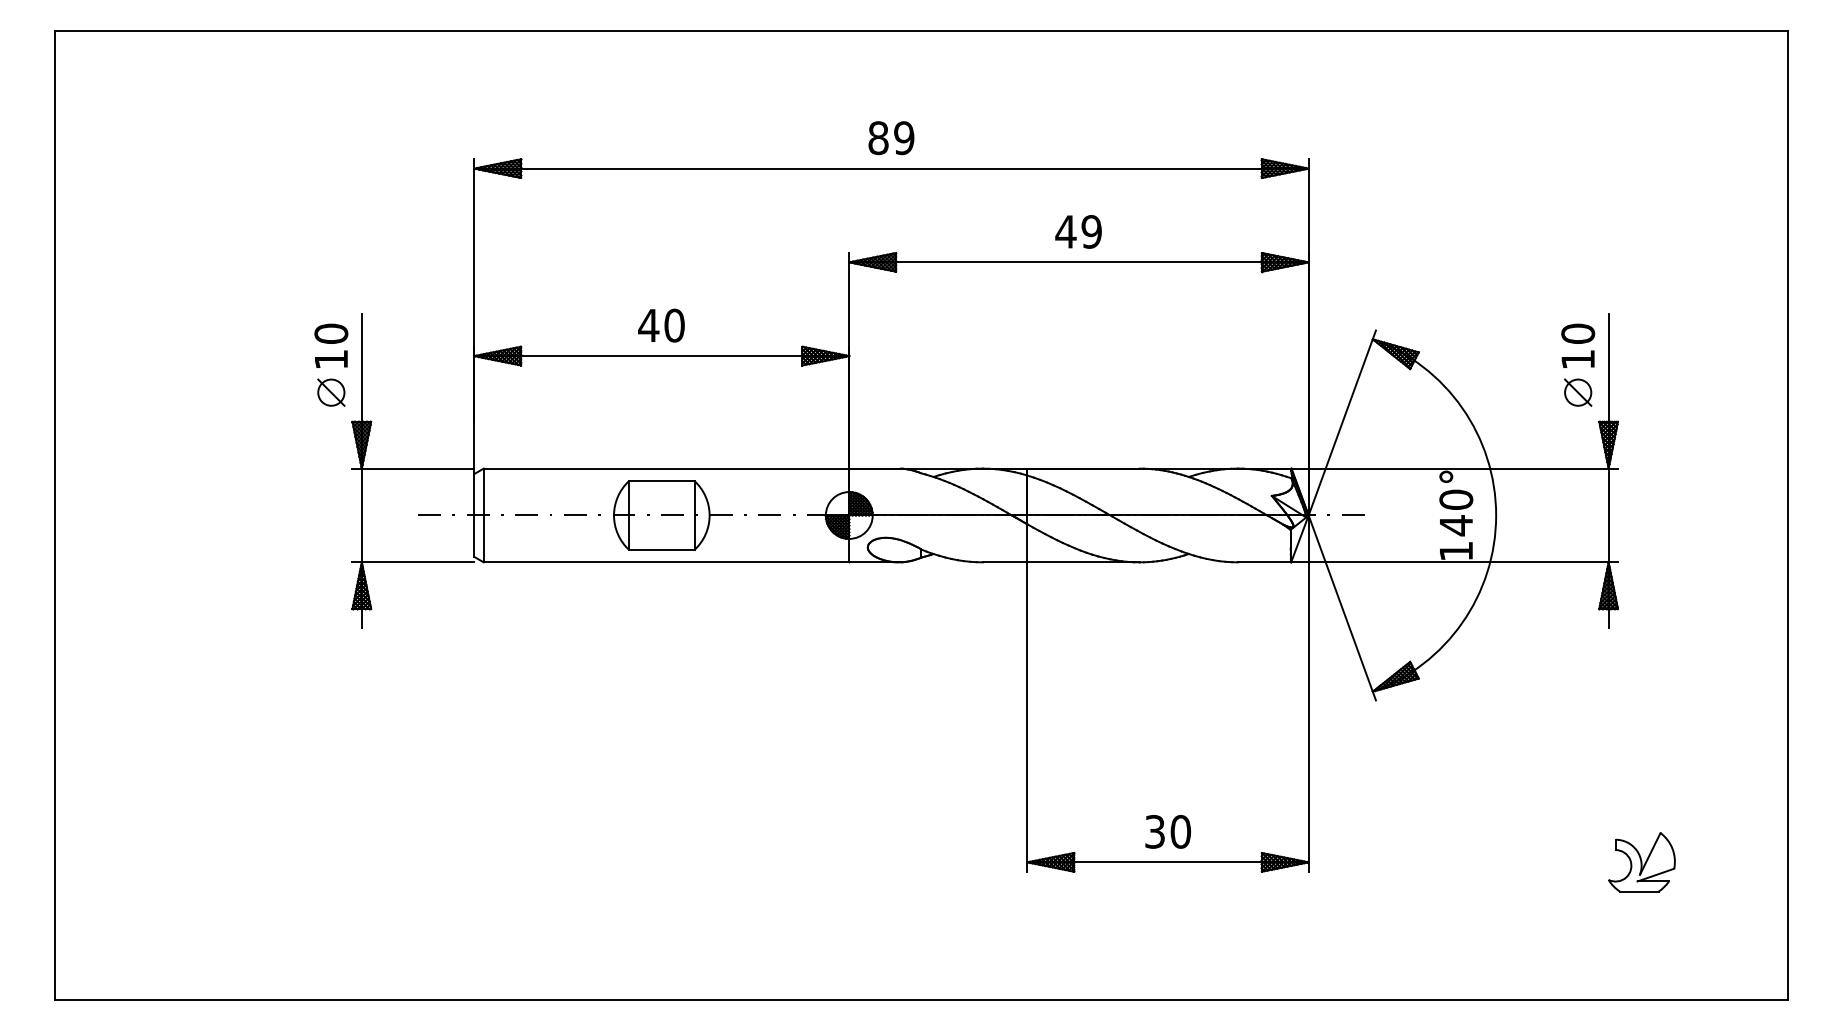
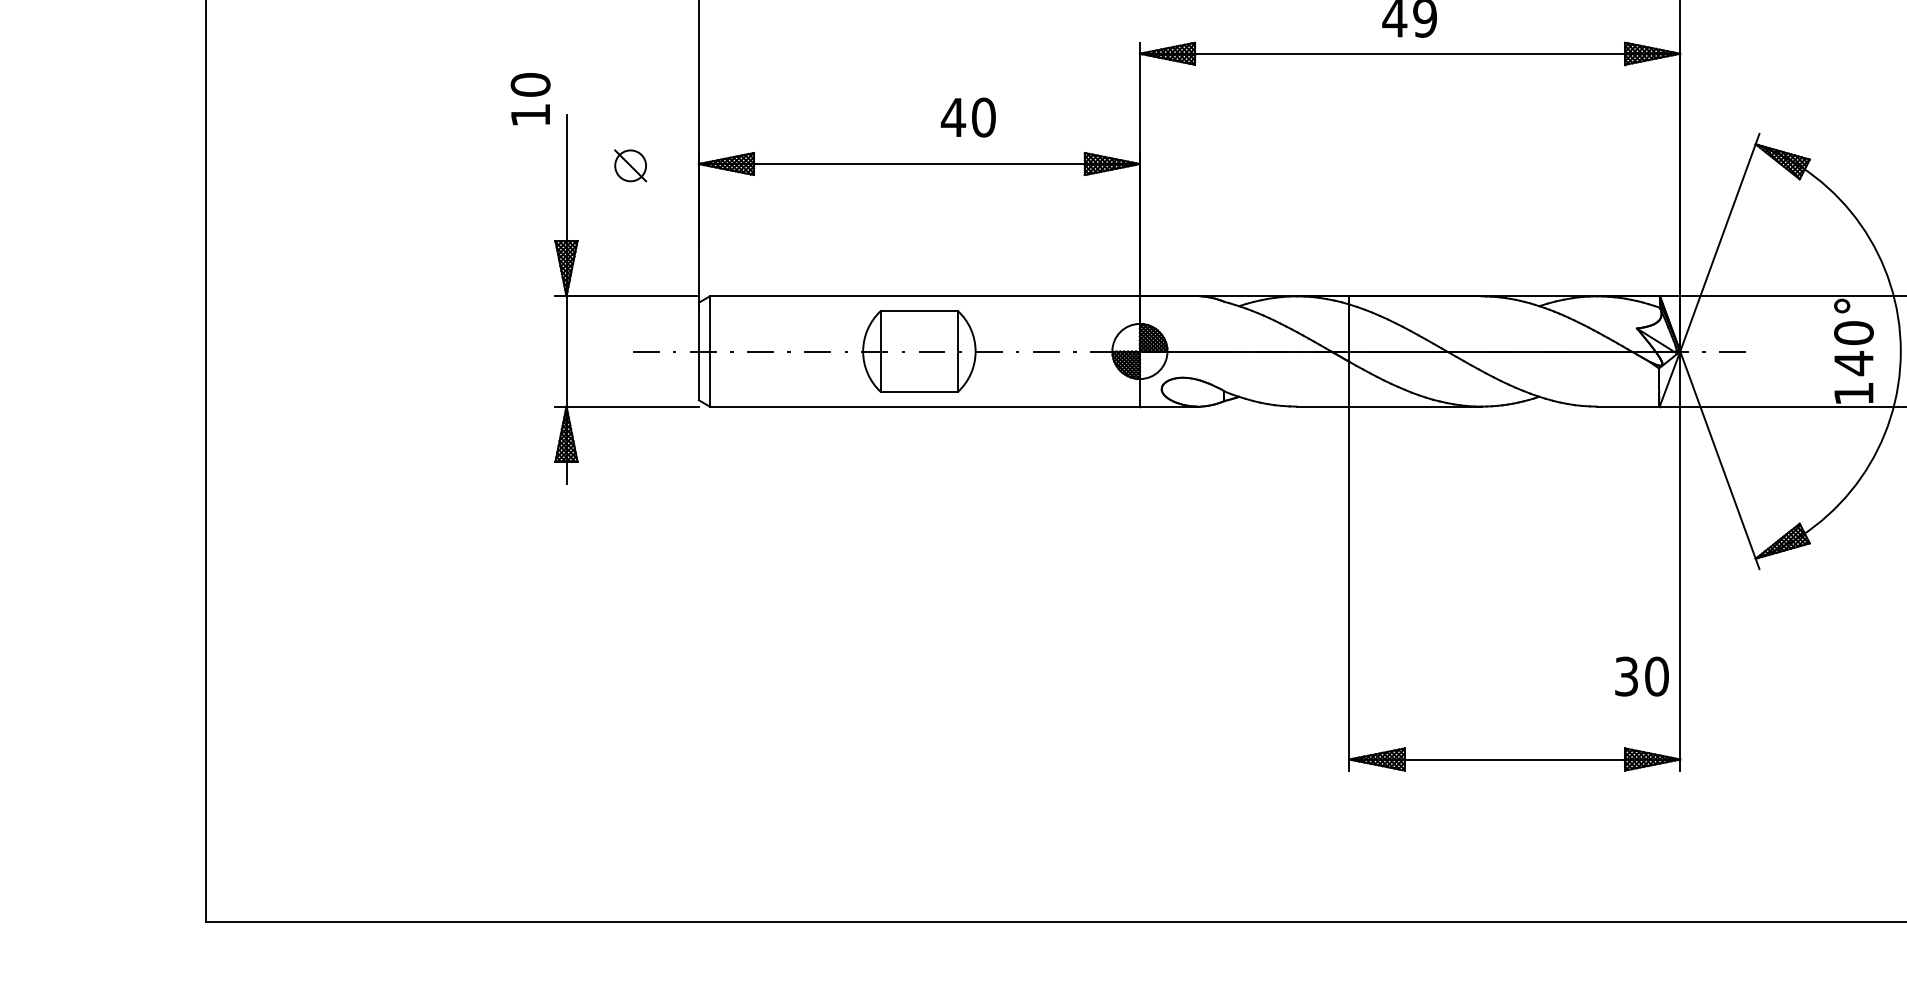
text: (661, 325) -> (968, 117), moved
text: (331, 345) -> (530, 98), moved
part: (331, 392) -> (630, 165), moved
text: (1167, 831) -> (1641, 676), moved

